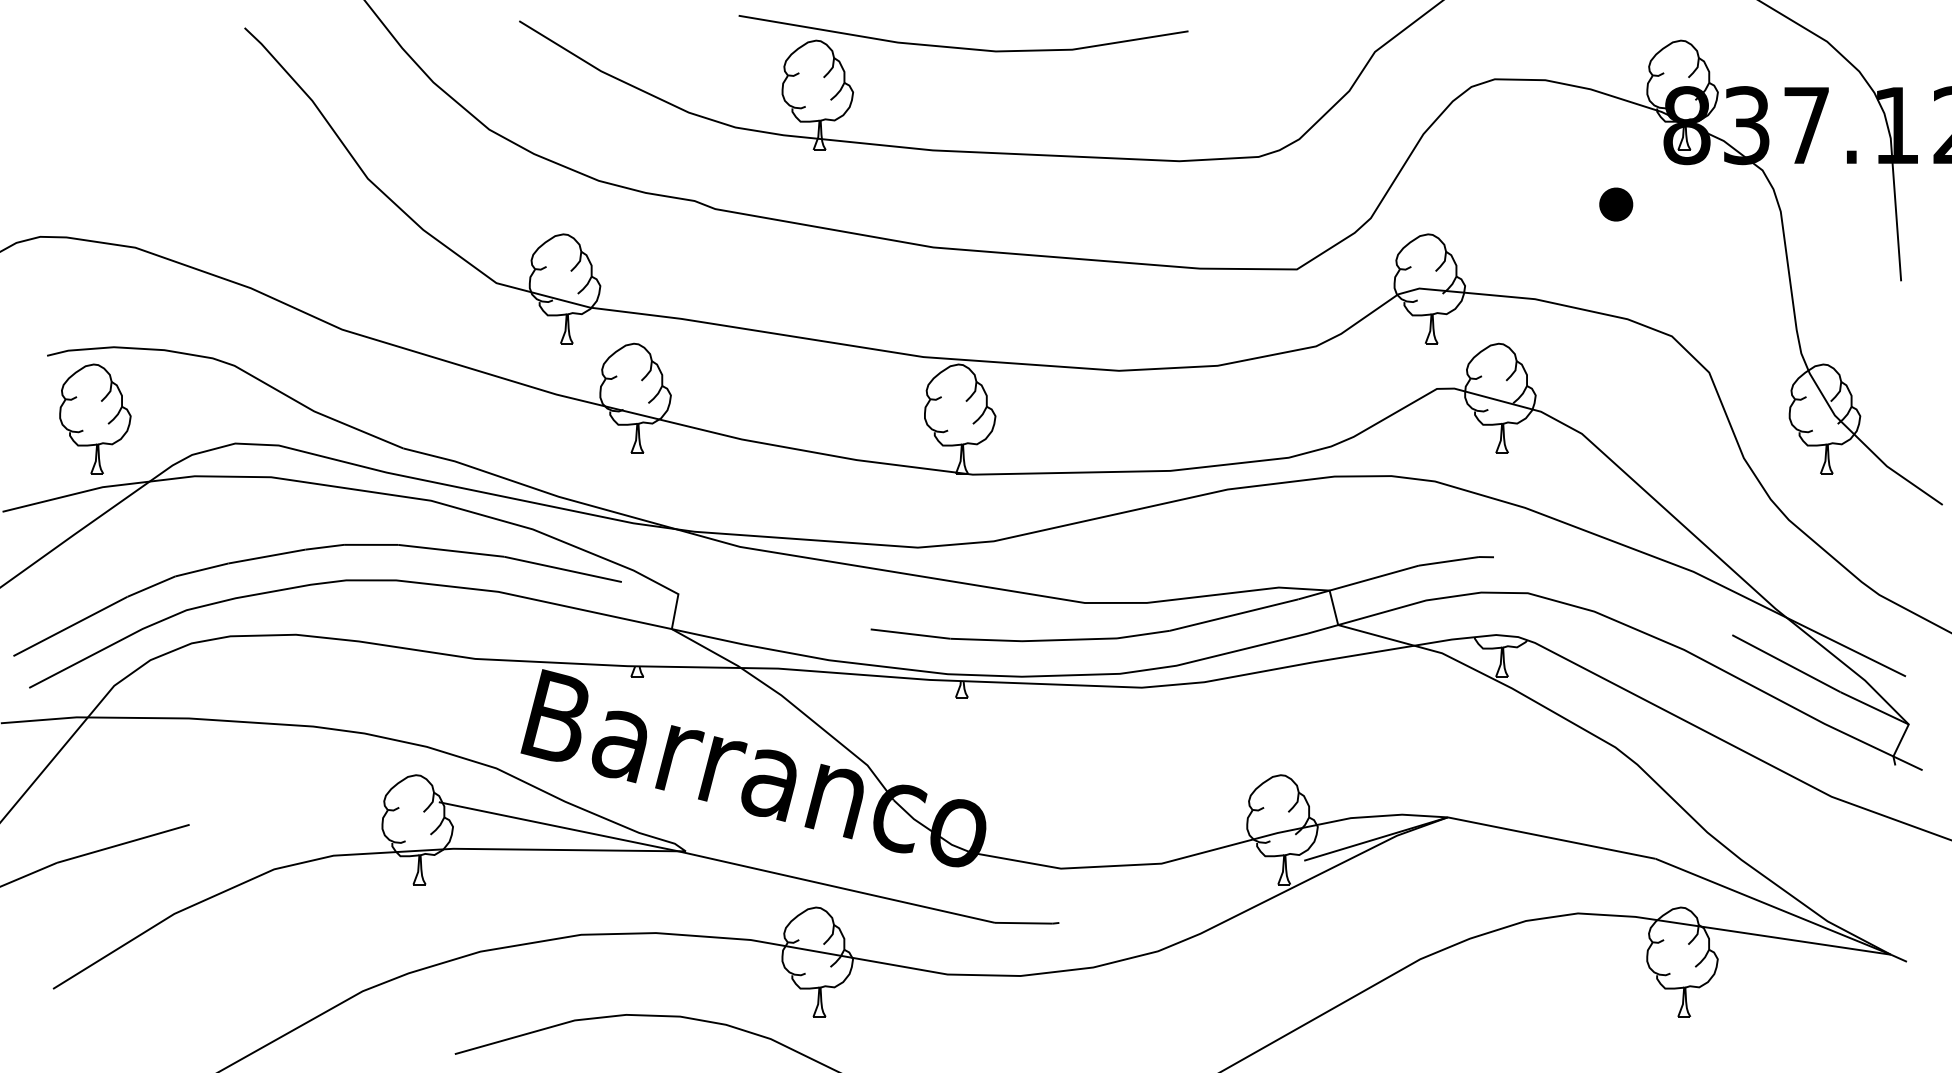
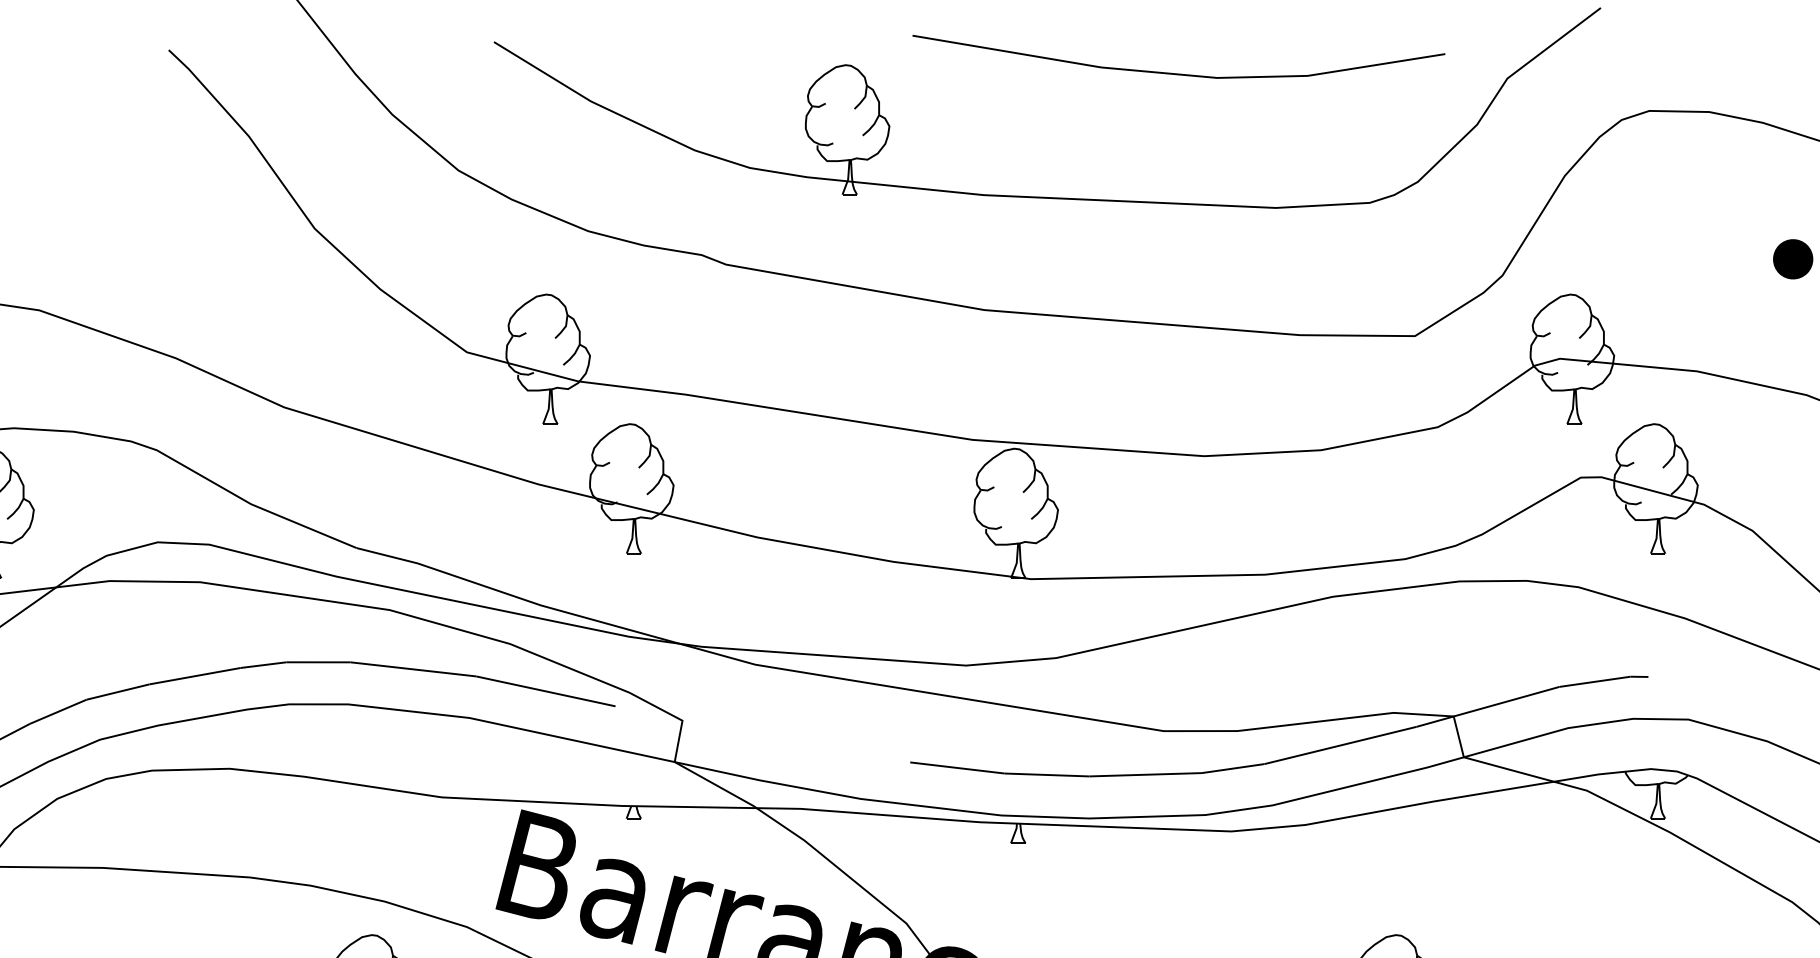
line: (963, 47) -> (1178, 73), moved

